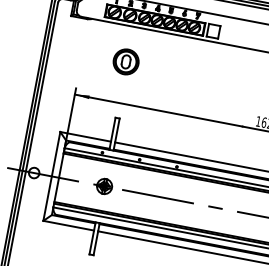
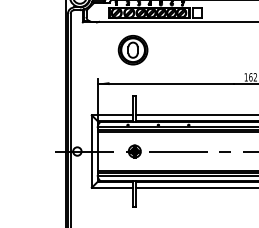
part: (125, 62) -> (132, 50), size x1.43

